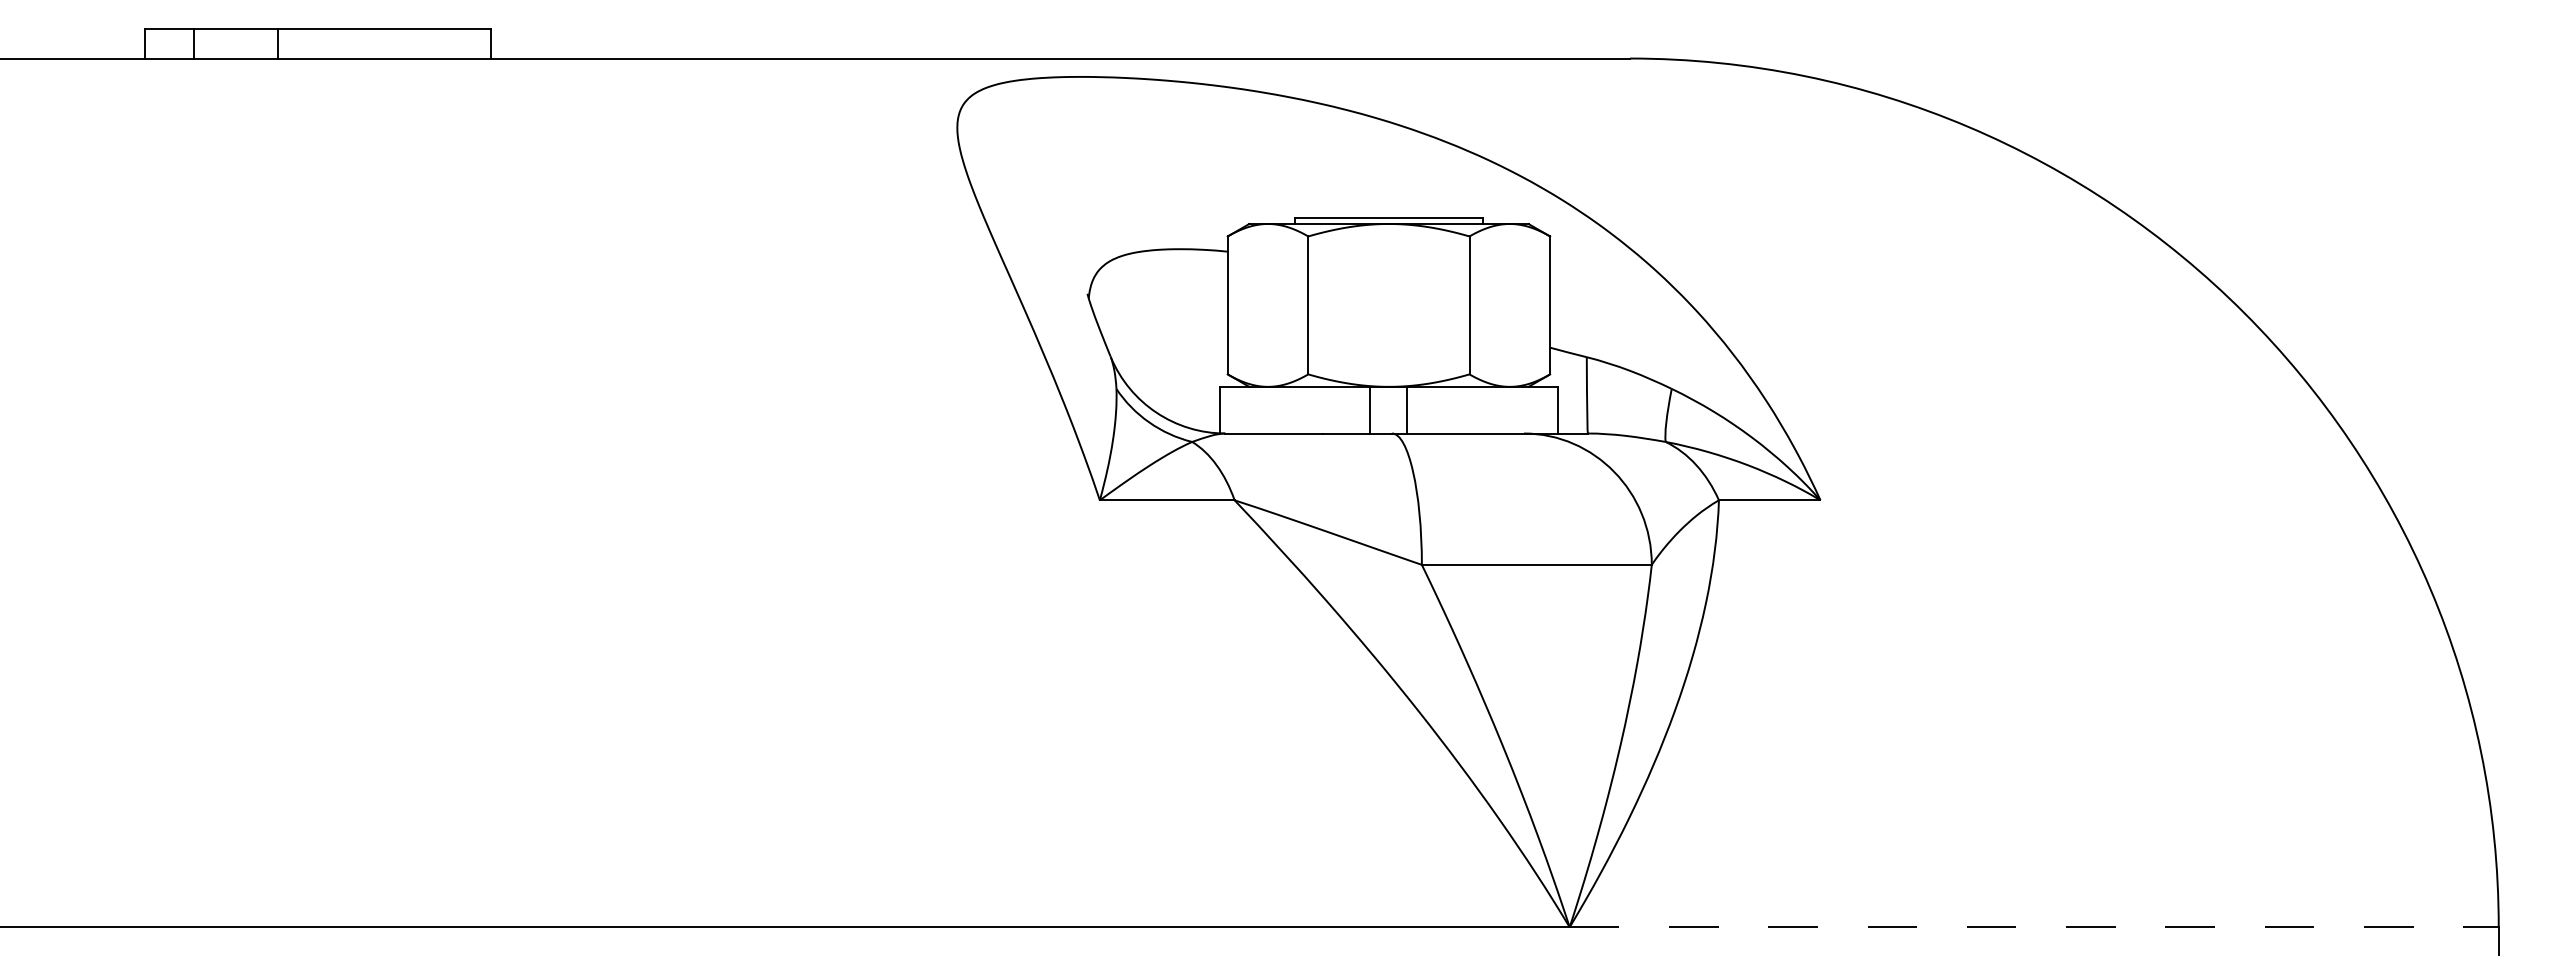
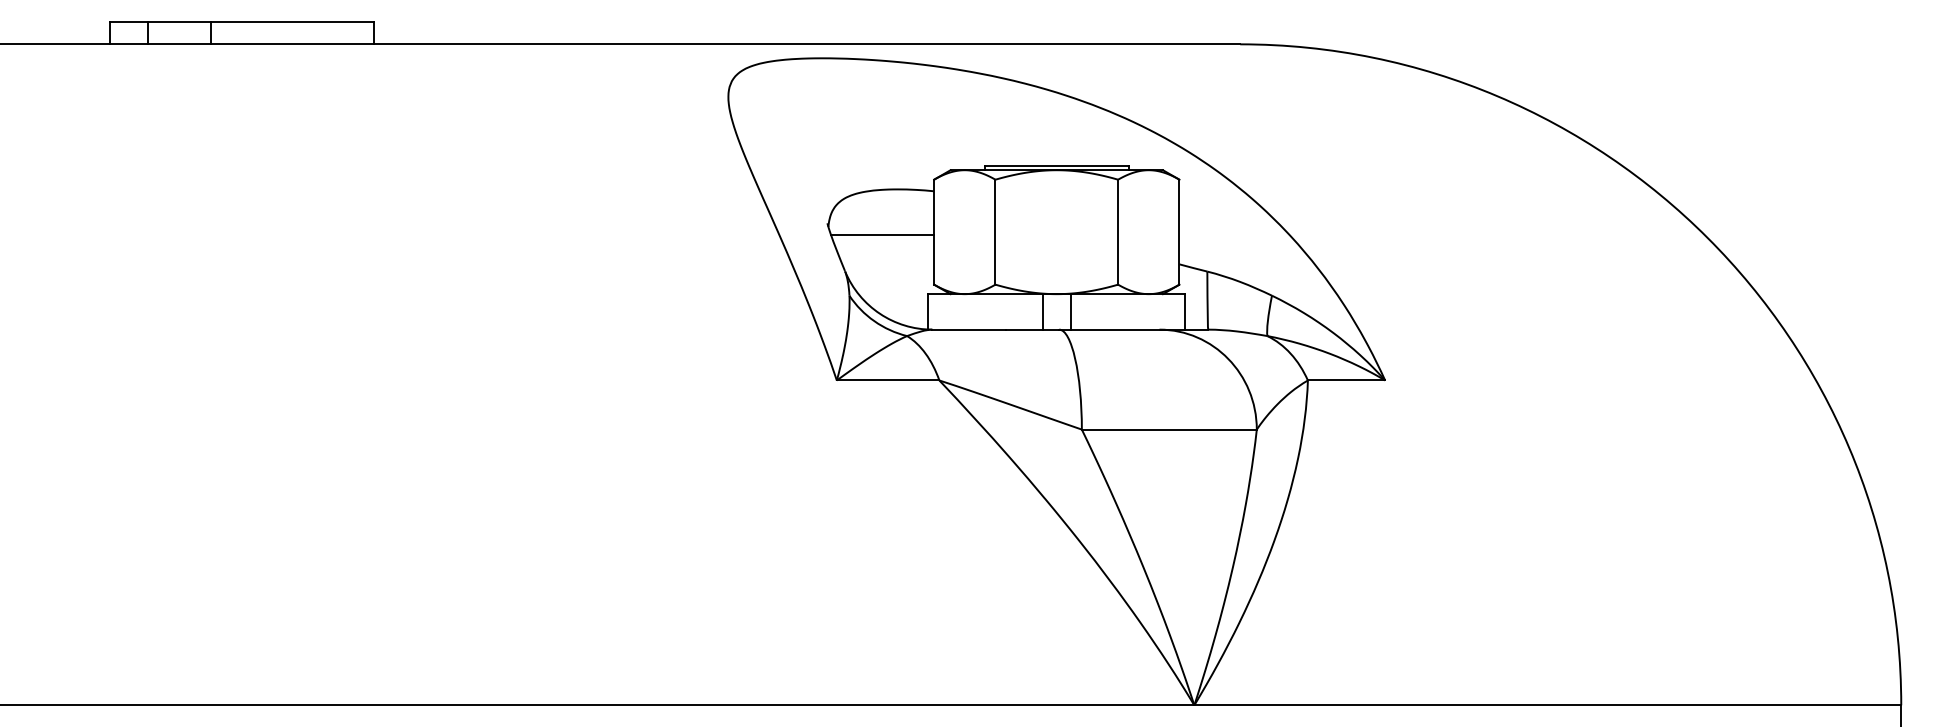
line: (1159, 309) -> (882, 235), added
line: (2034, 927) -> (1548, 705), dashed -> solid

